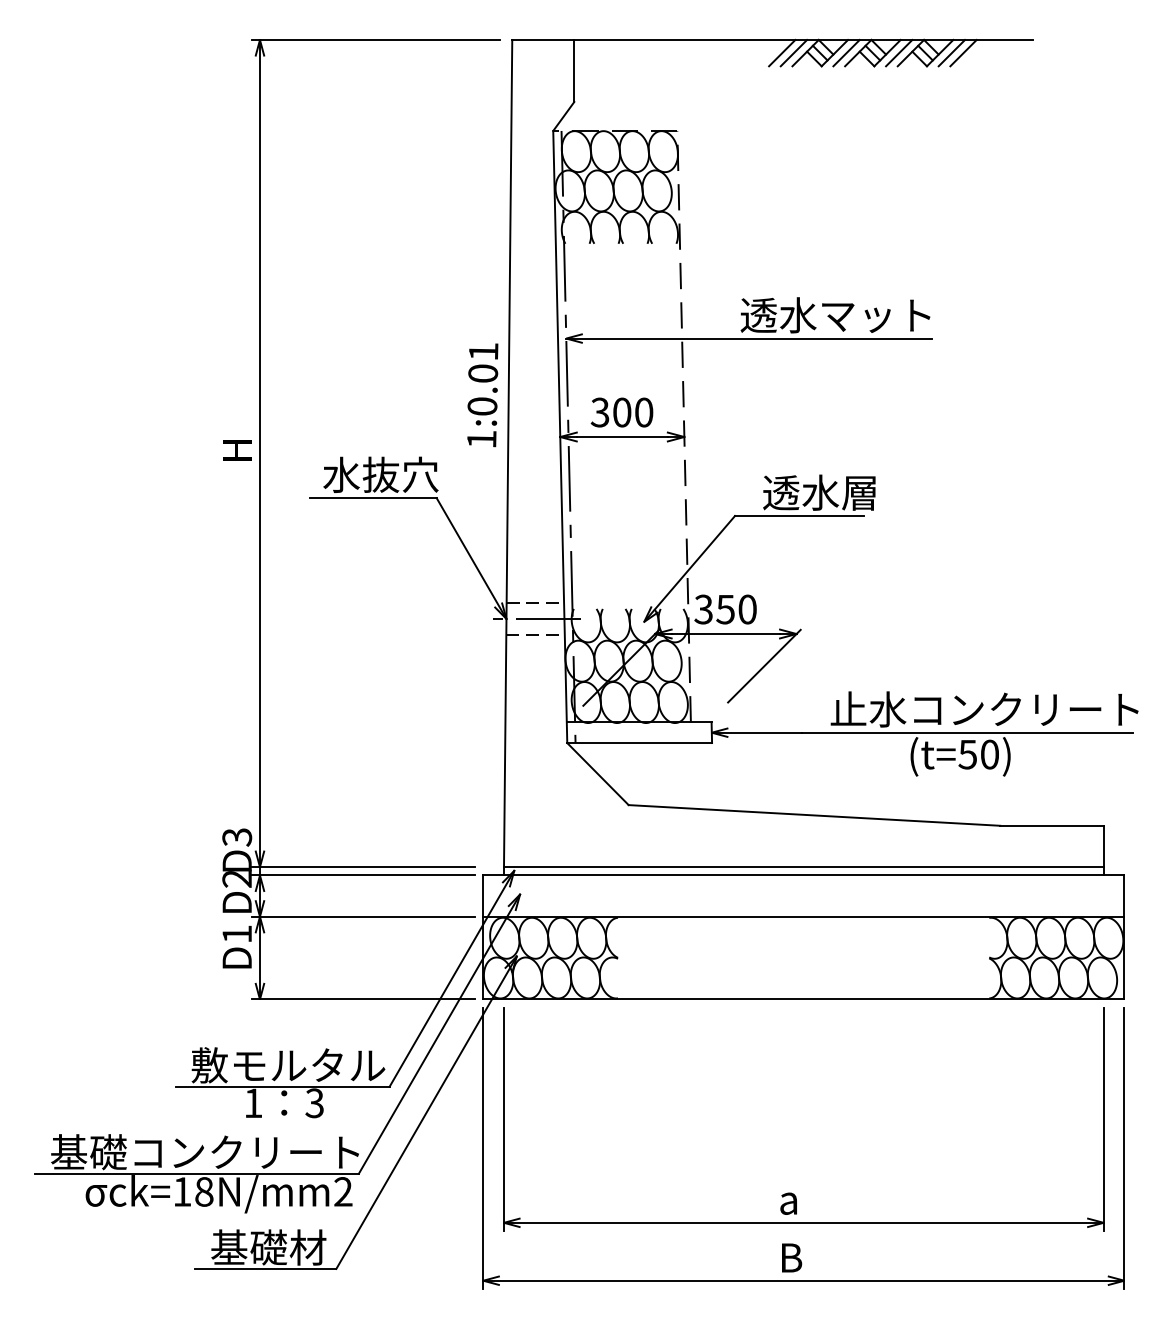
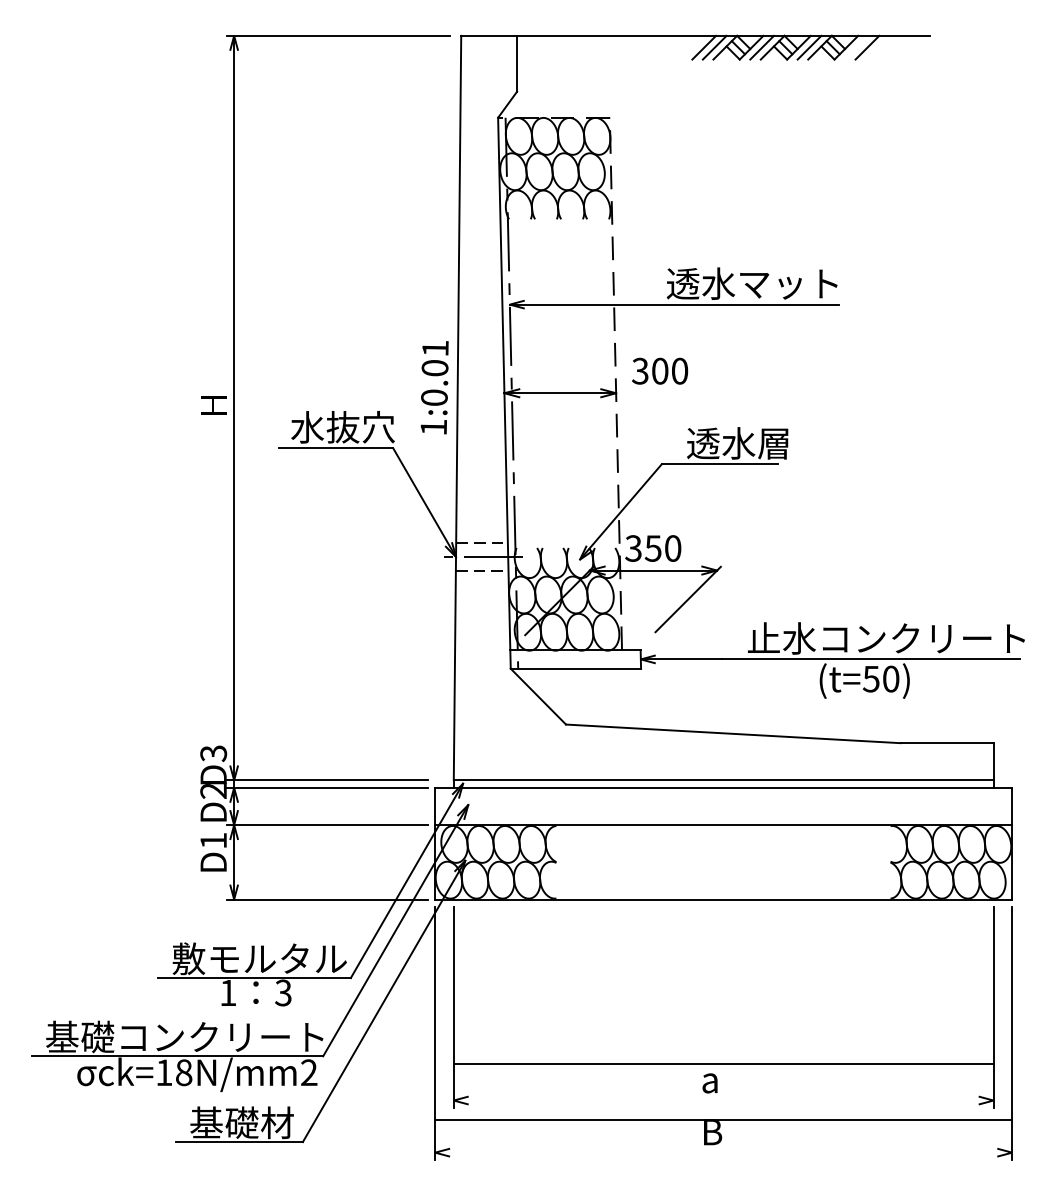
line: (951, 52) -> (856, 47), removed
text: (482, 395) -> (434, 387), moved
text: (622, 411) -> (660, 370), moved
line: (803, 1222) -> (723, 1063), moved
line: (803, 1280) -> (723, 1119), moved

